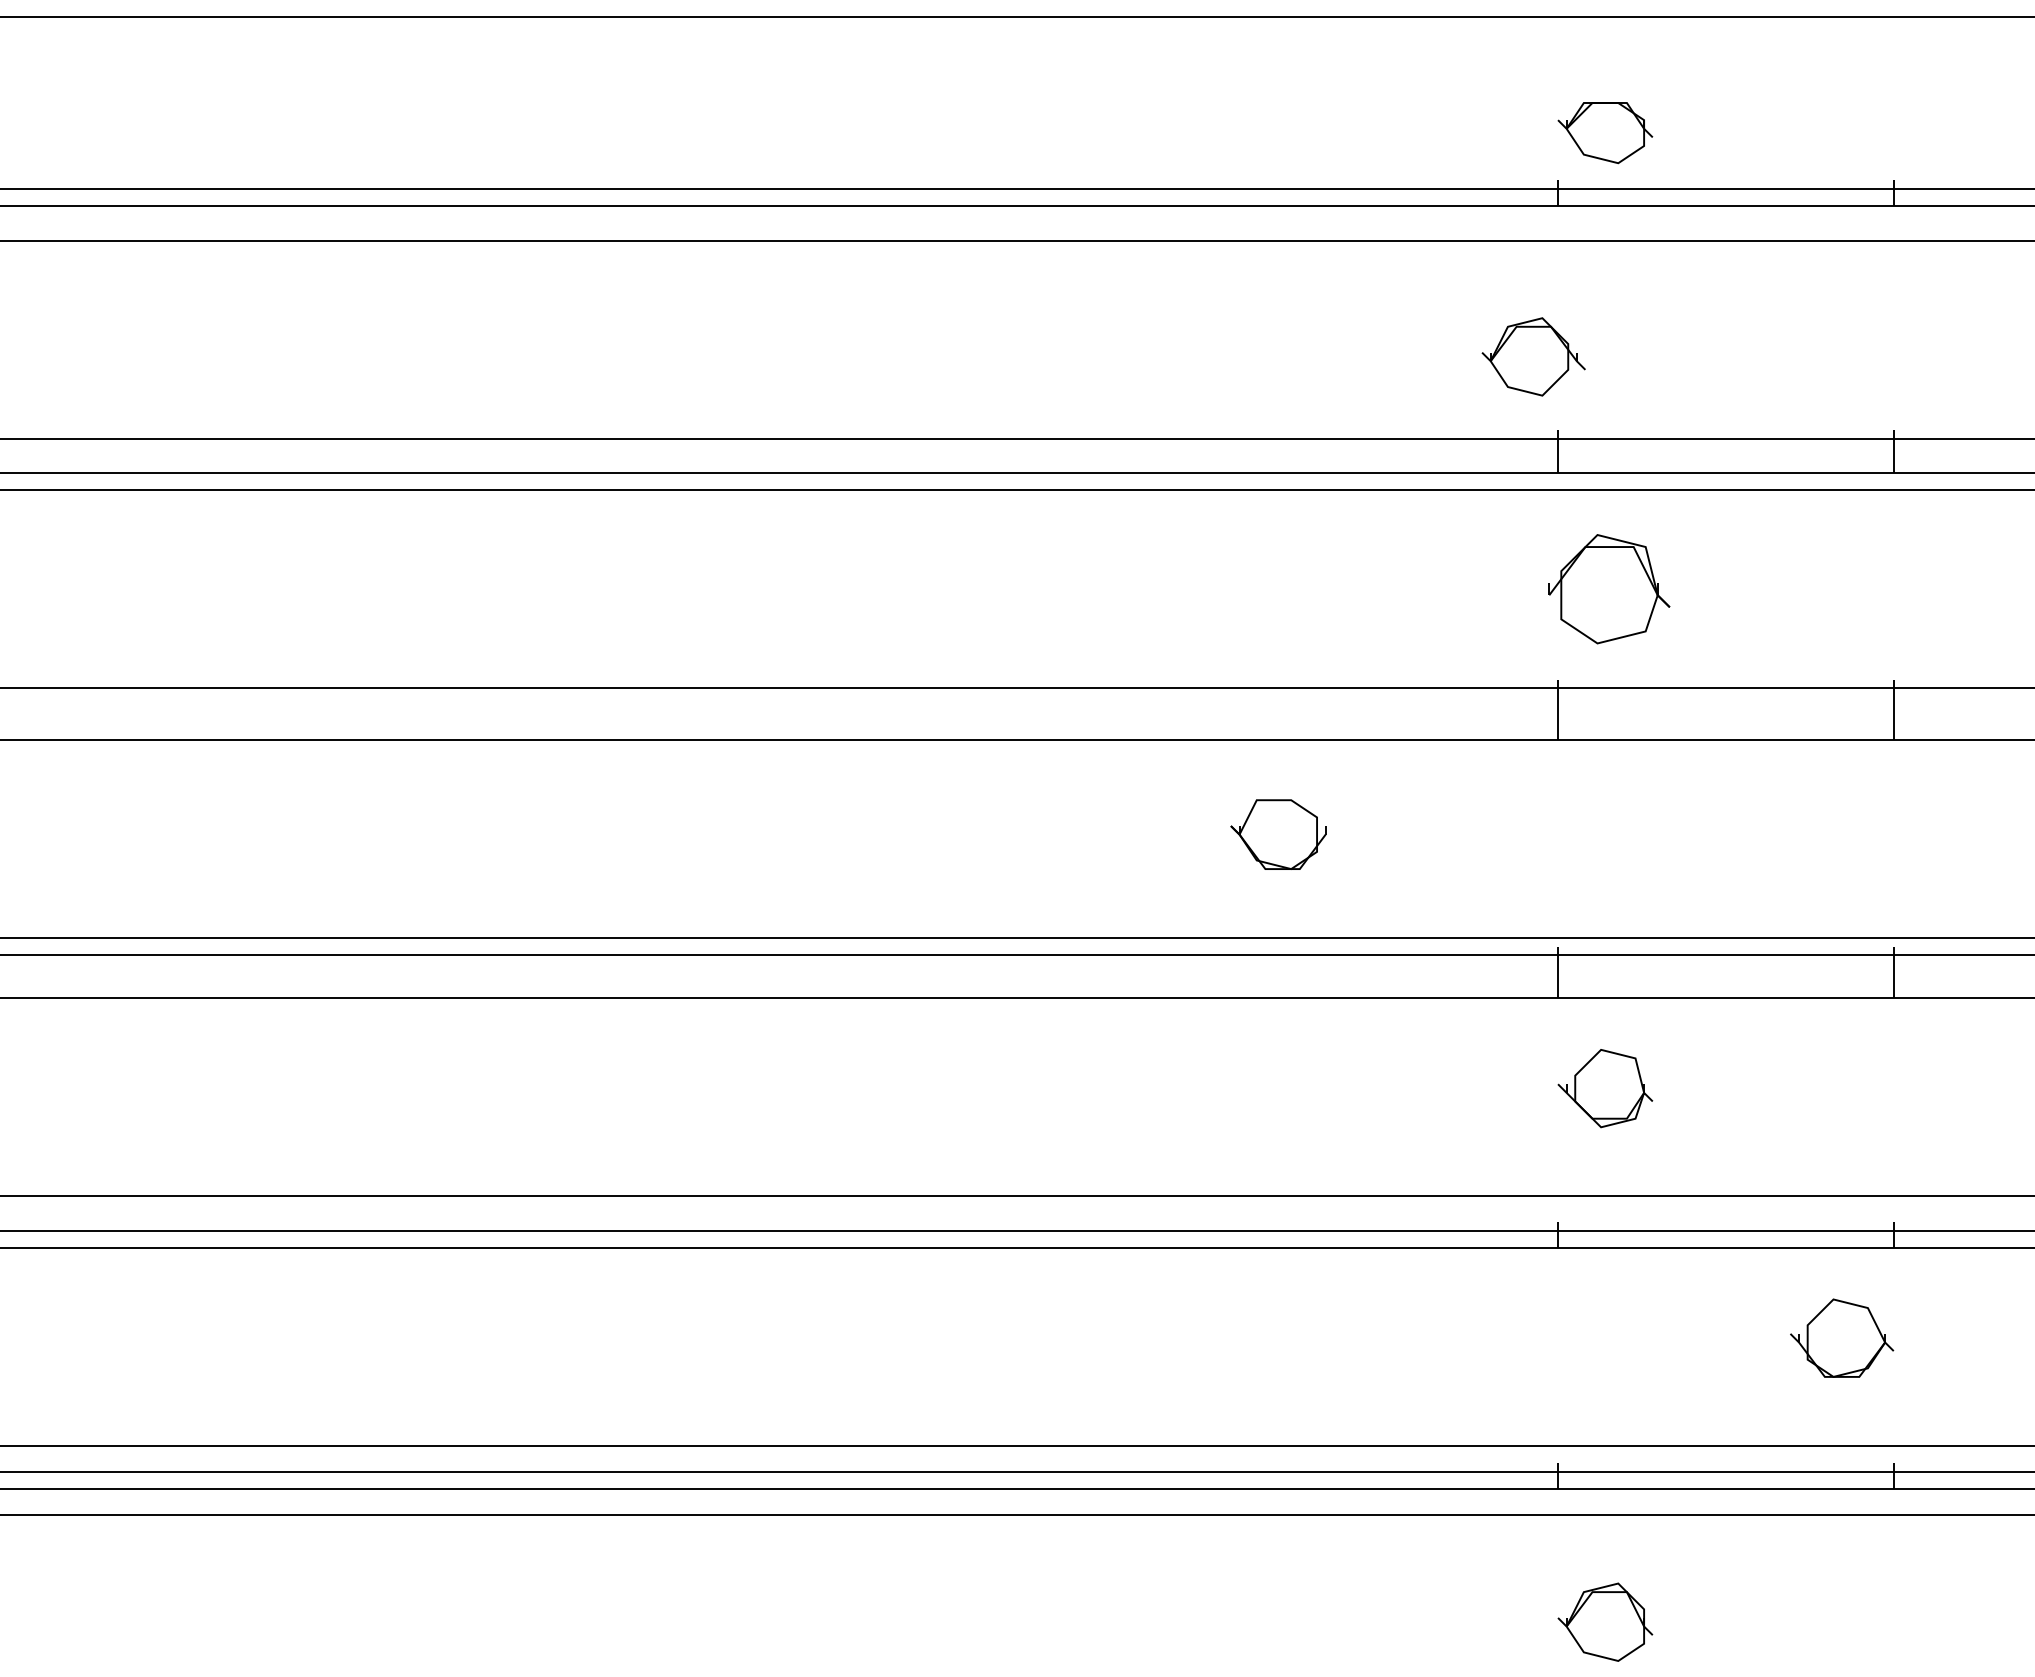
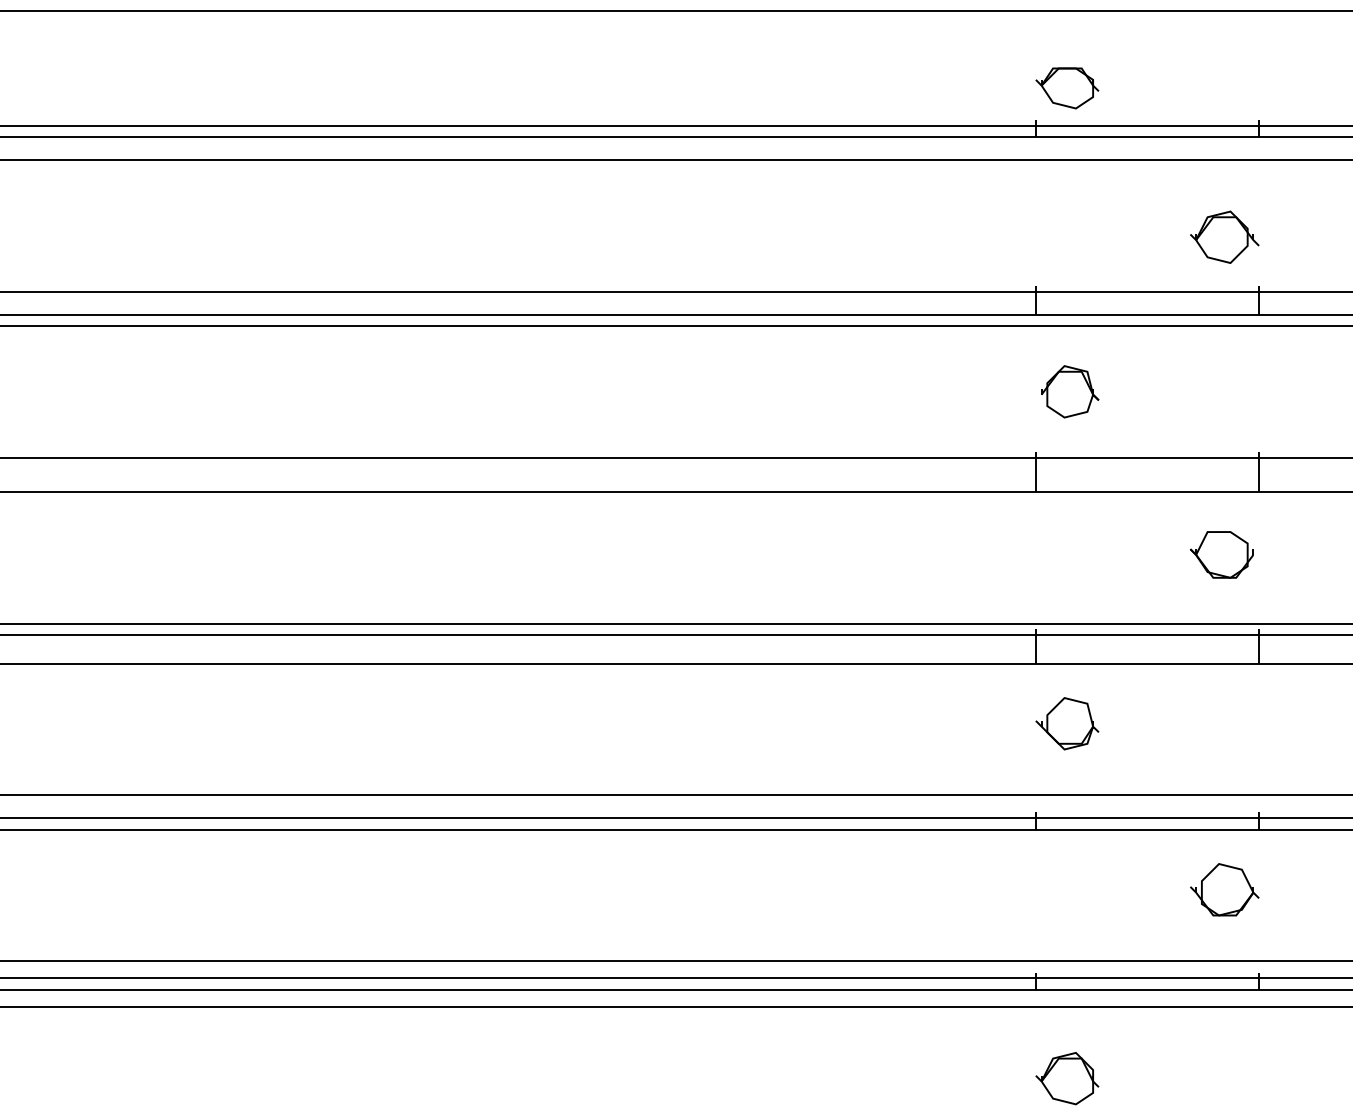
part: (1533, 355) -> (1224, 236), moved
part: (1610, 588) -> (1070, 391), size x0.71
part: (1277, 833) -> (1221, 554), moved

